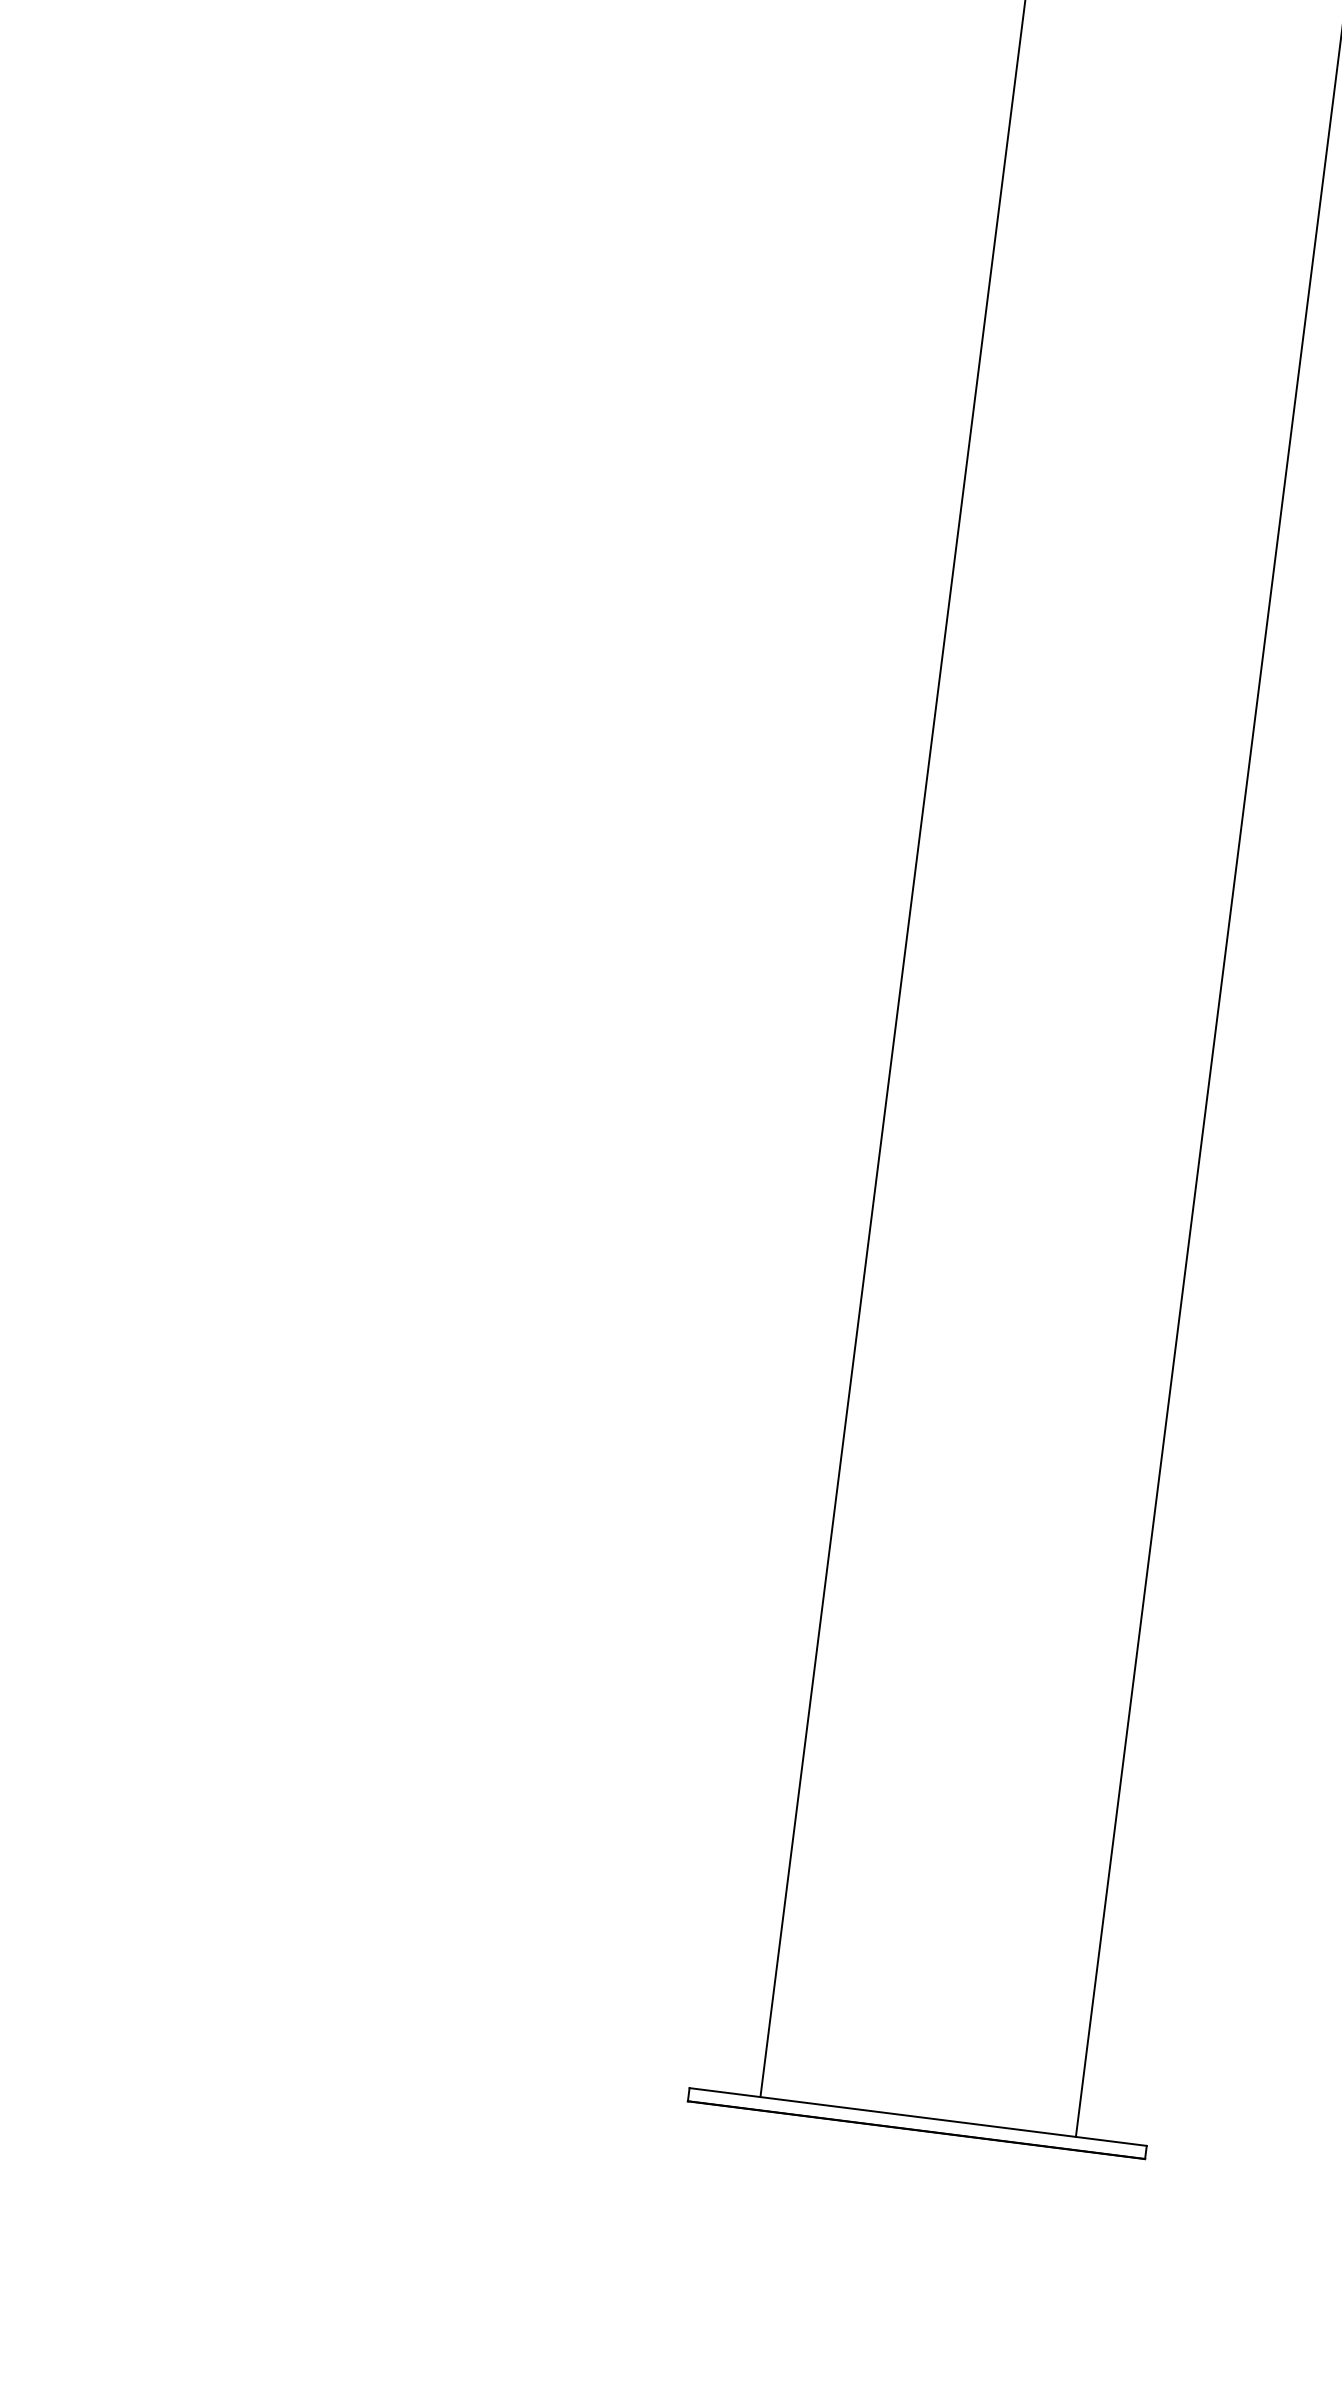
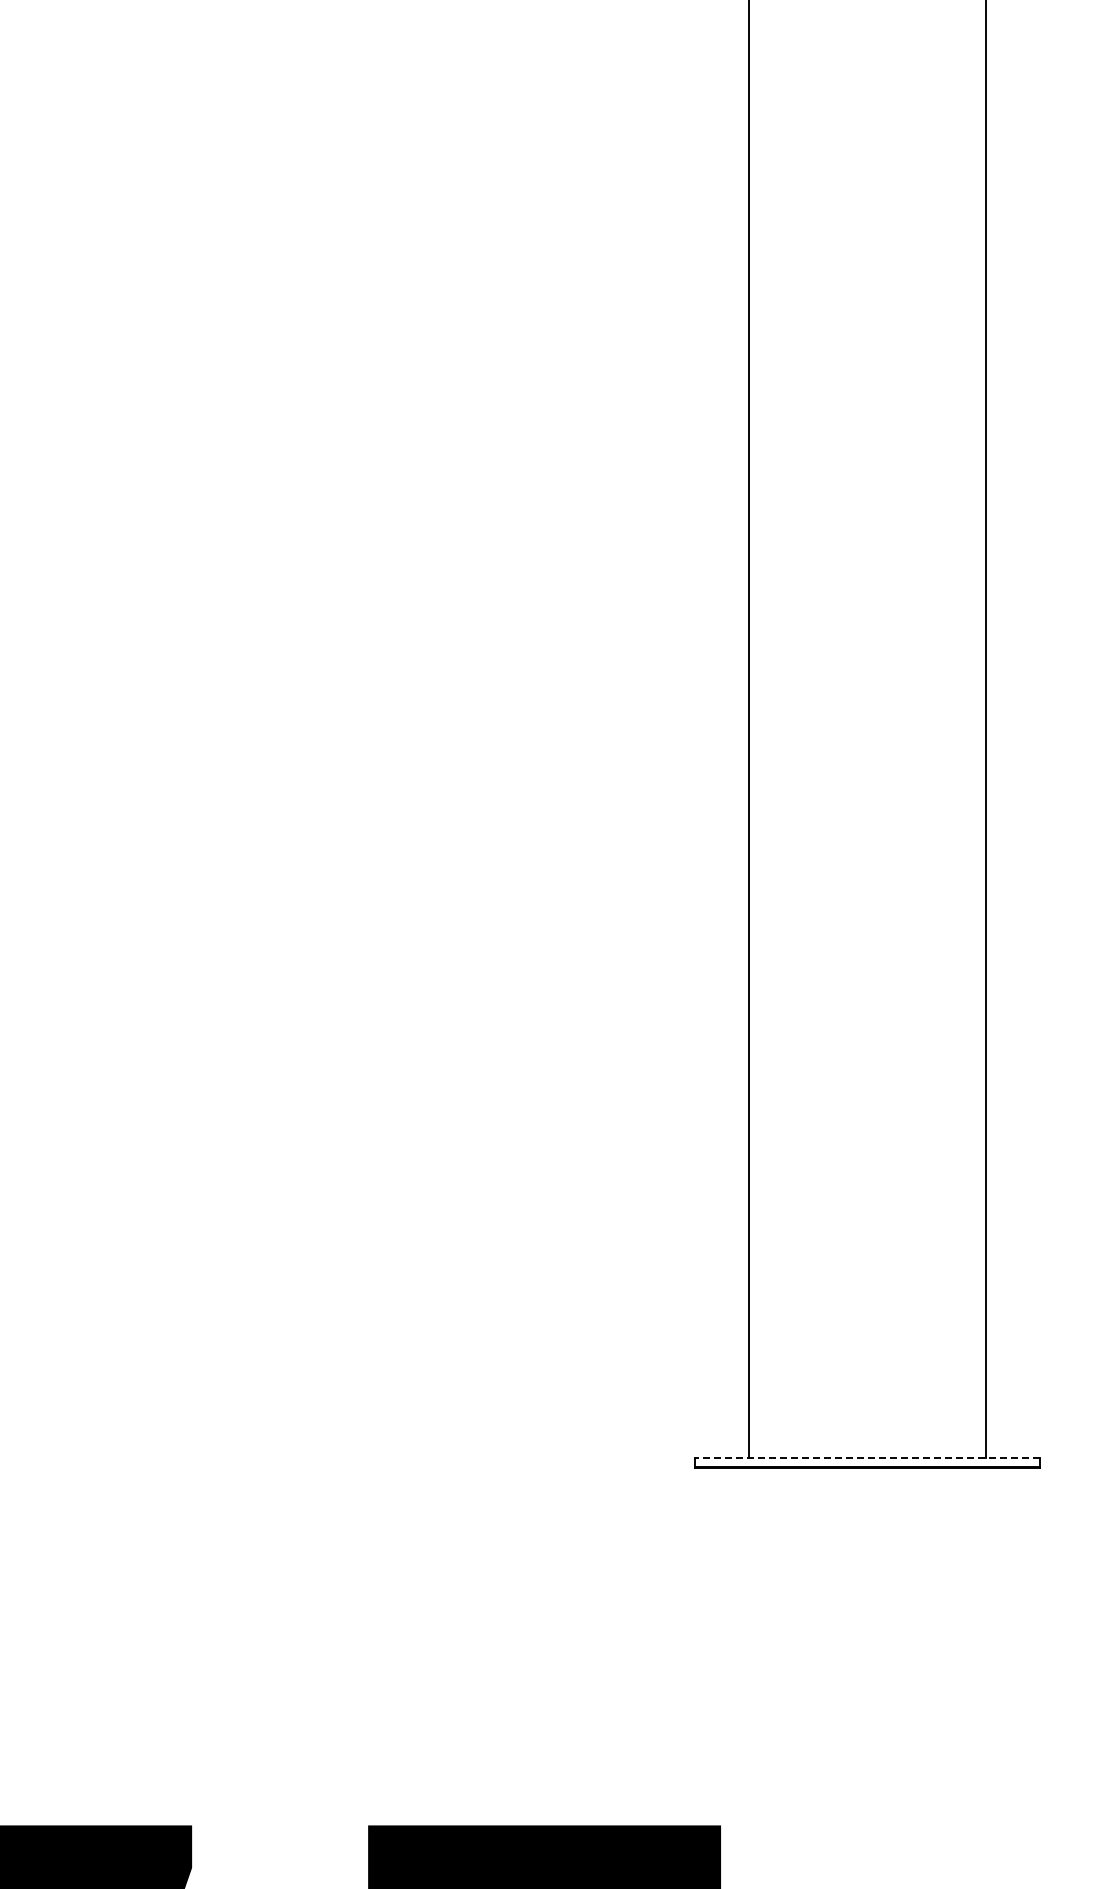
line: (918, 2116) -> (867, 1457), solid -> dashed

